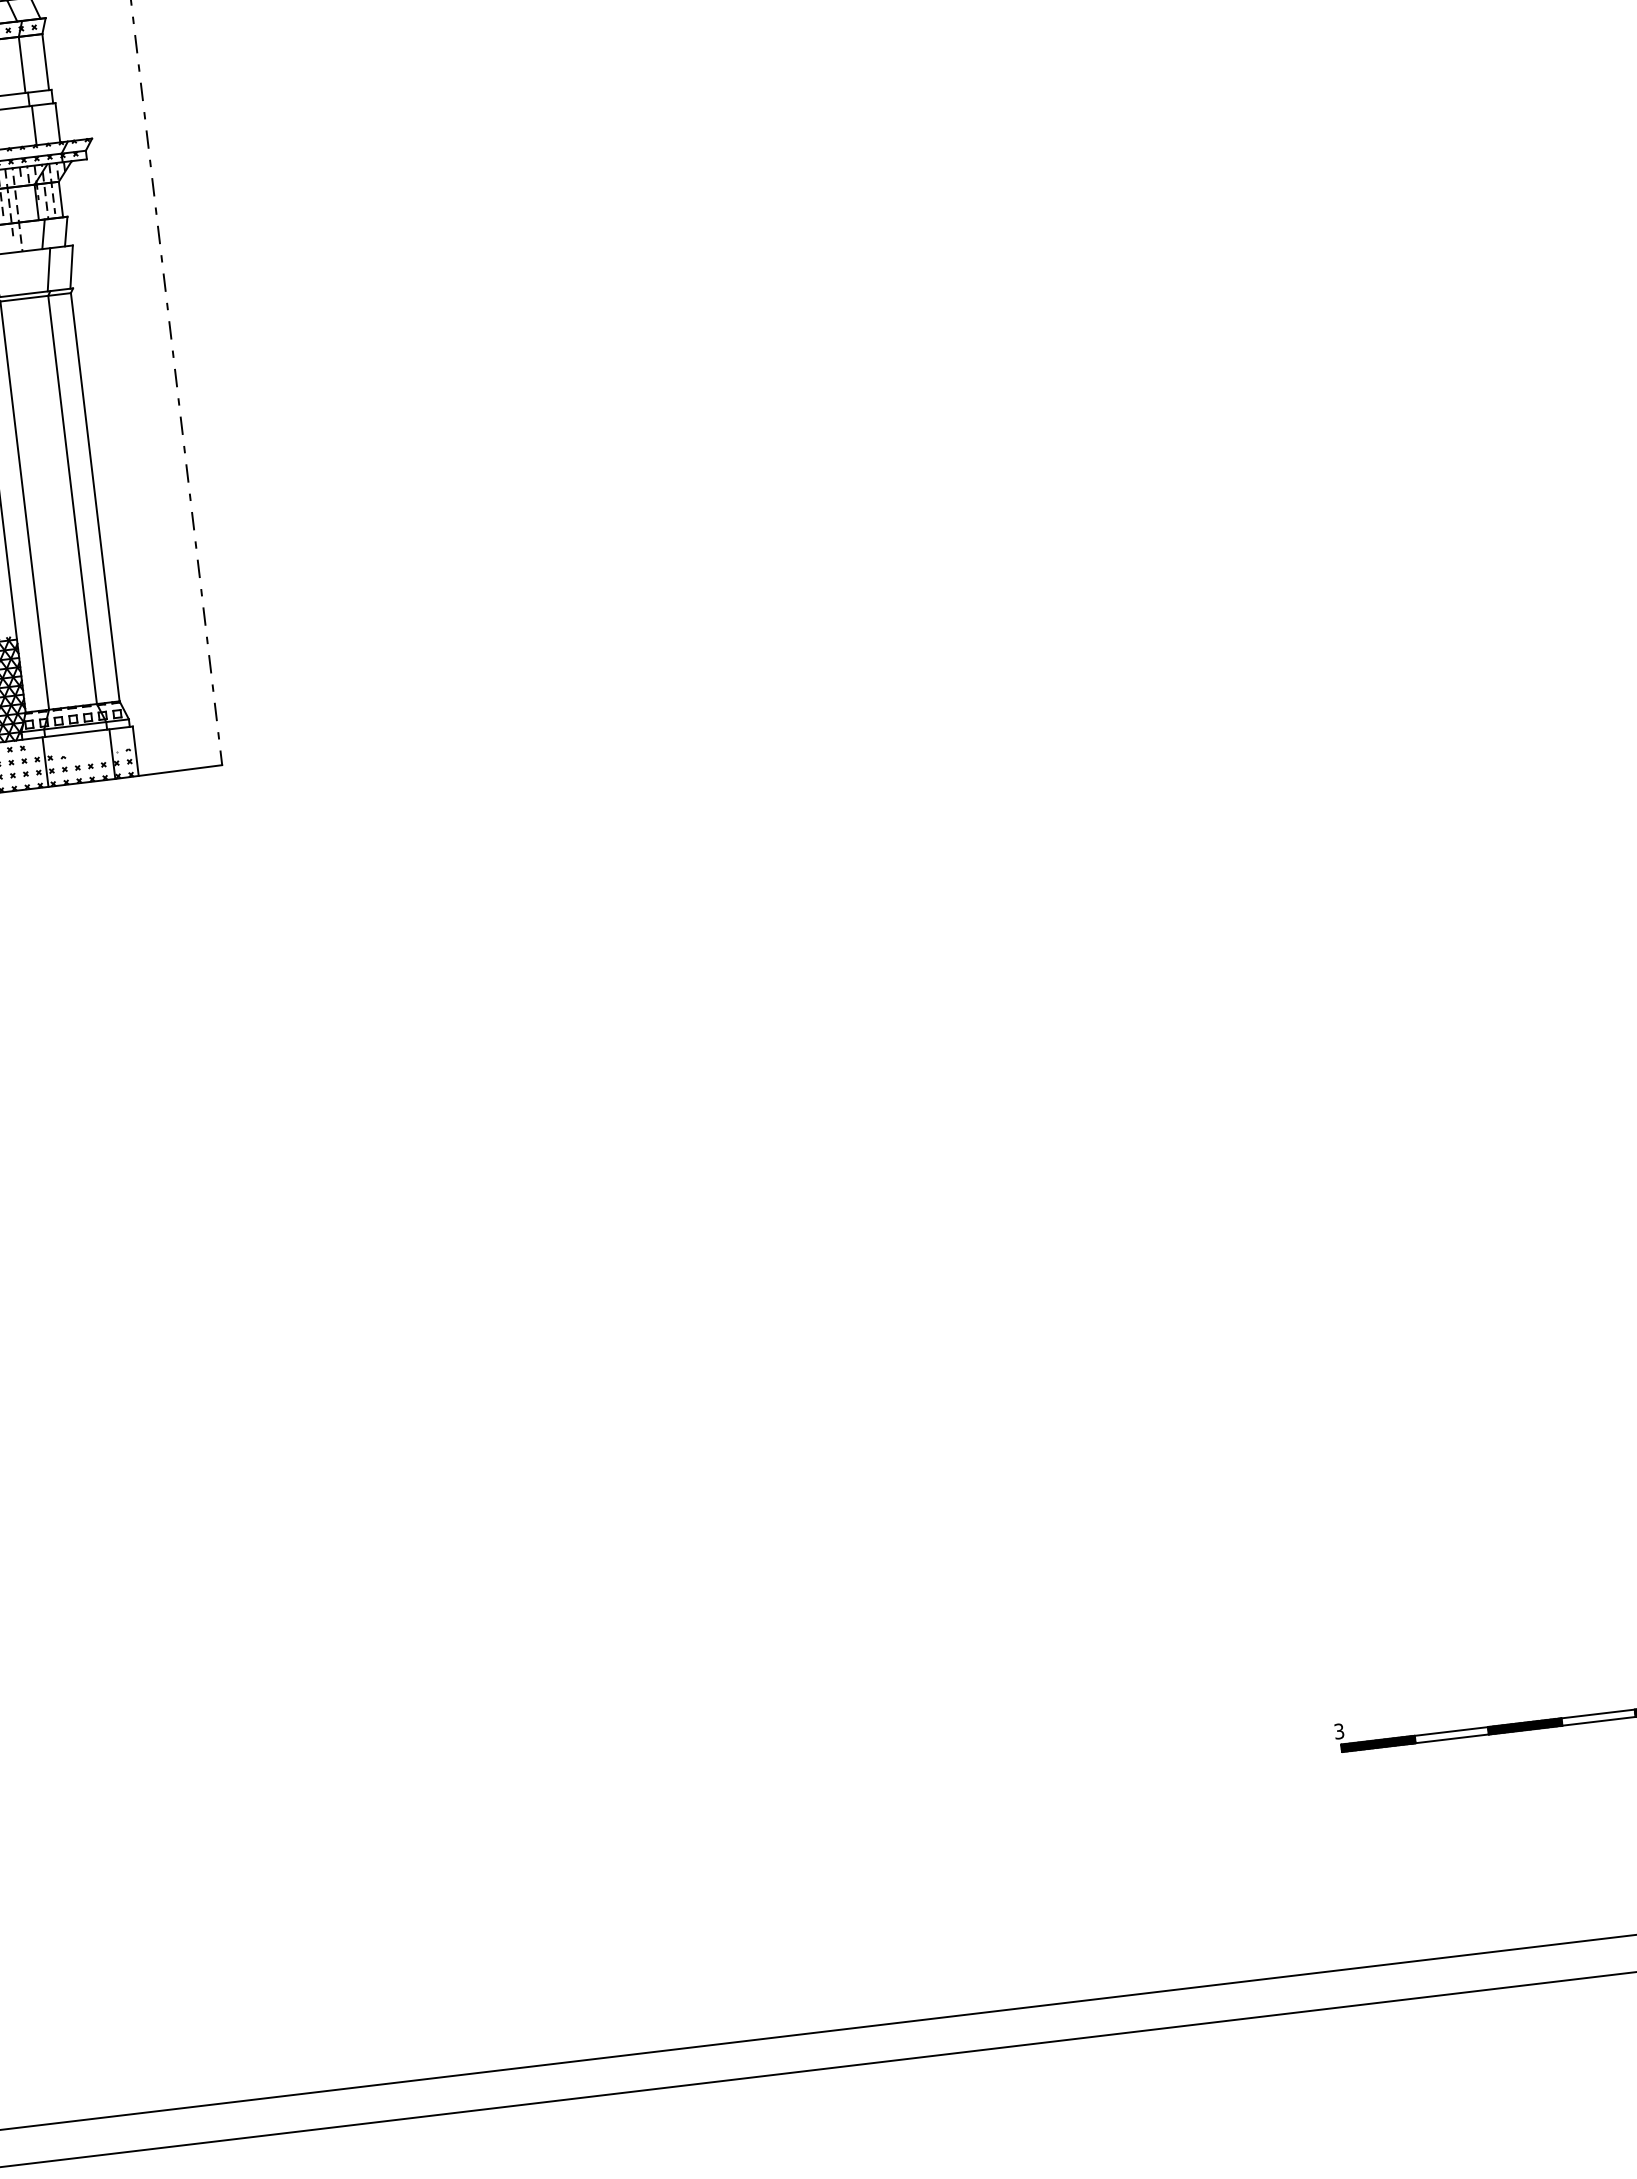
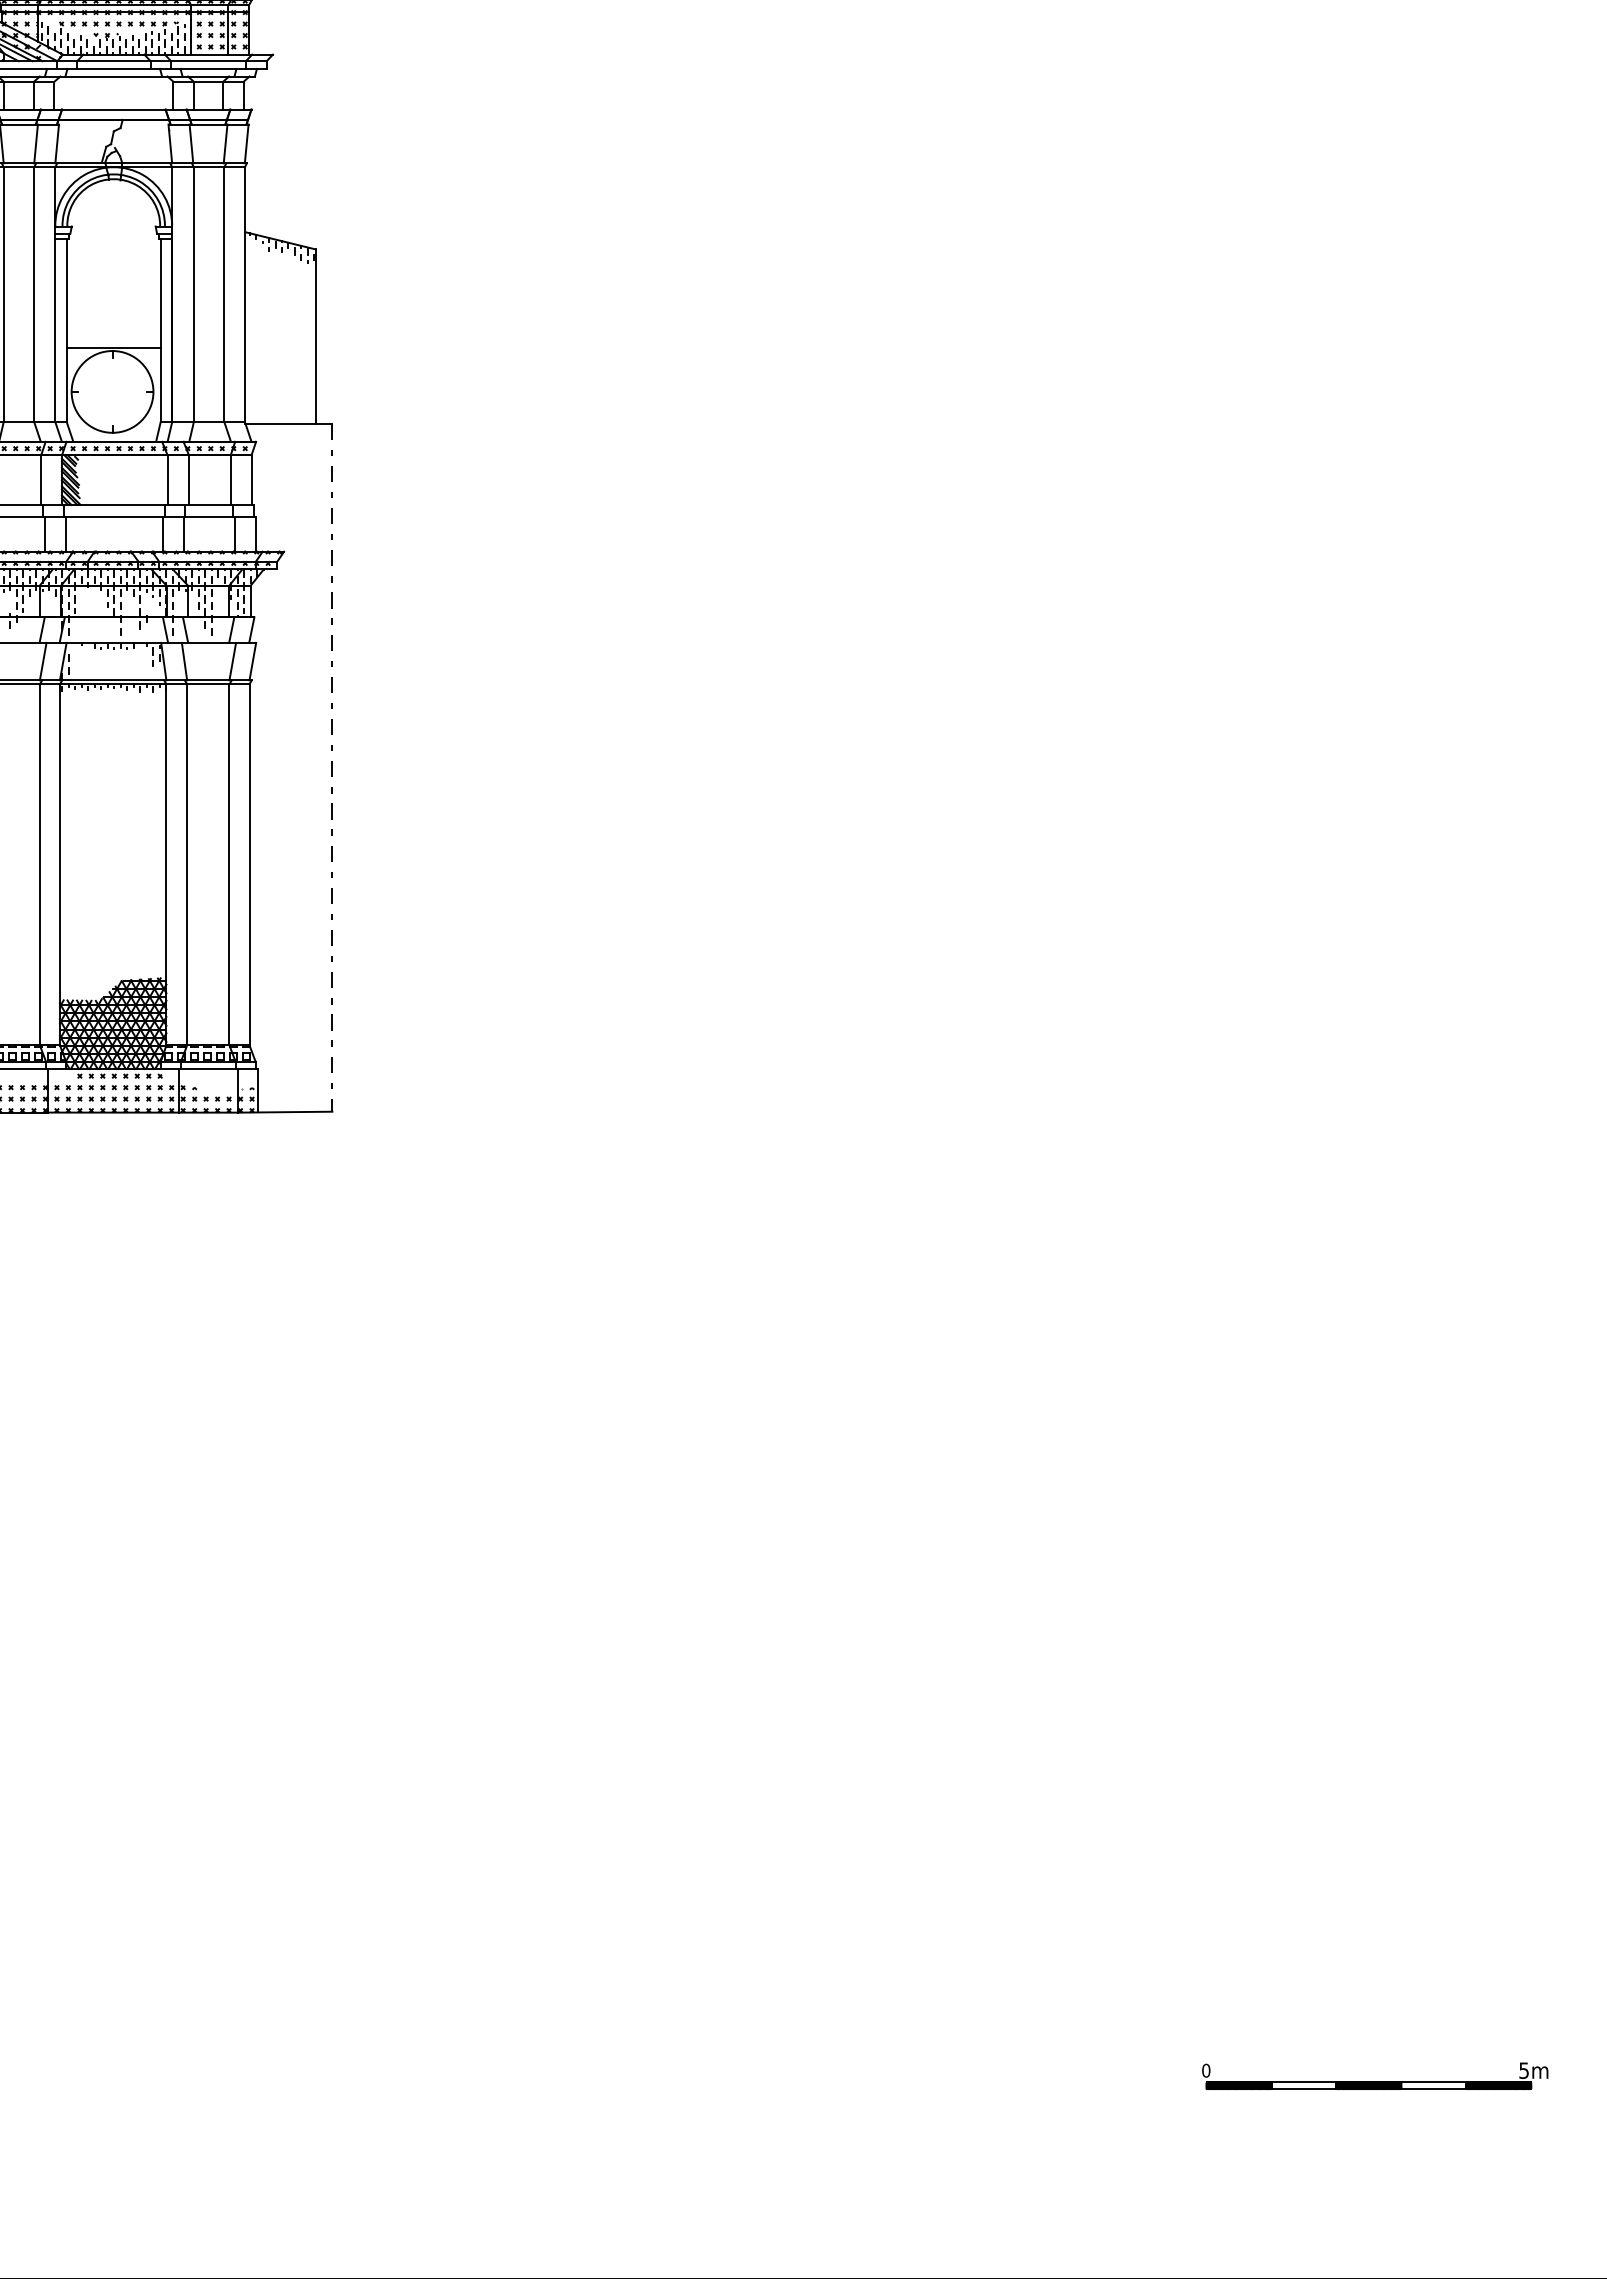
text: (1339, 1731) -> (1206, 2070), 3 -> 0

